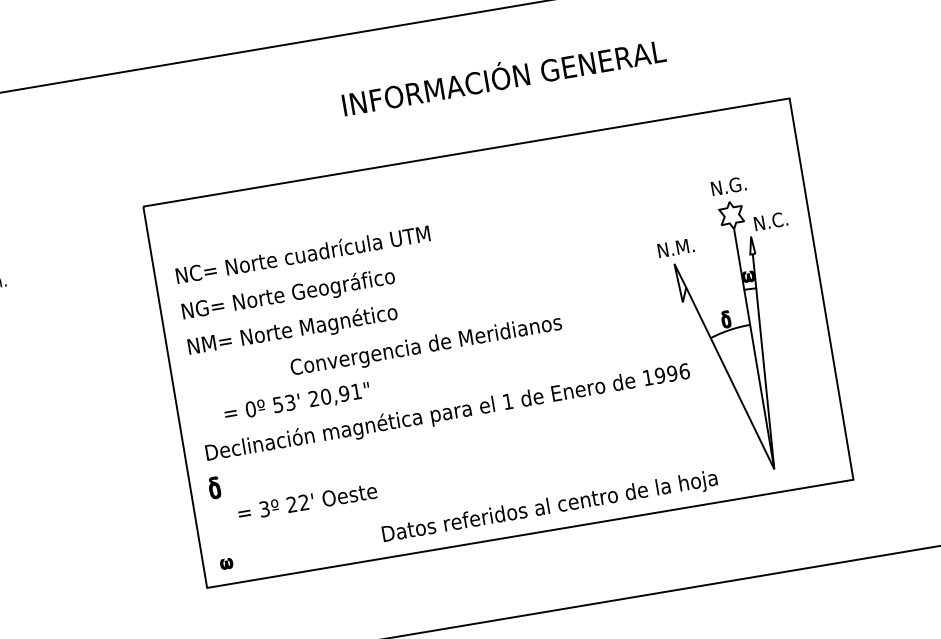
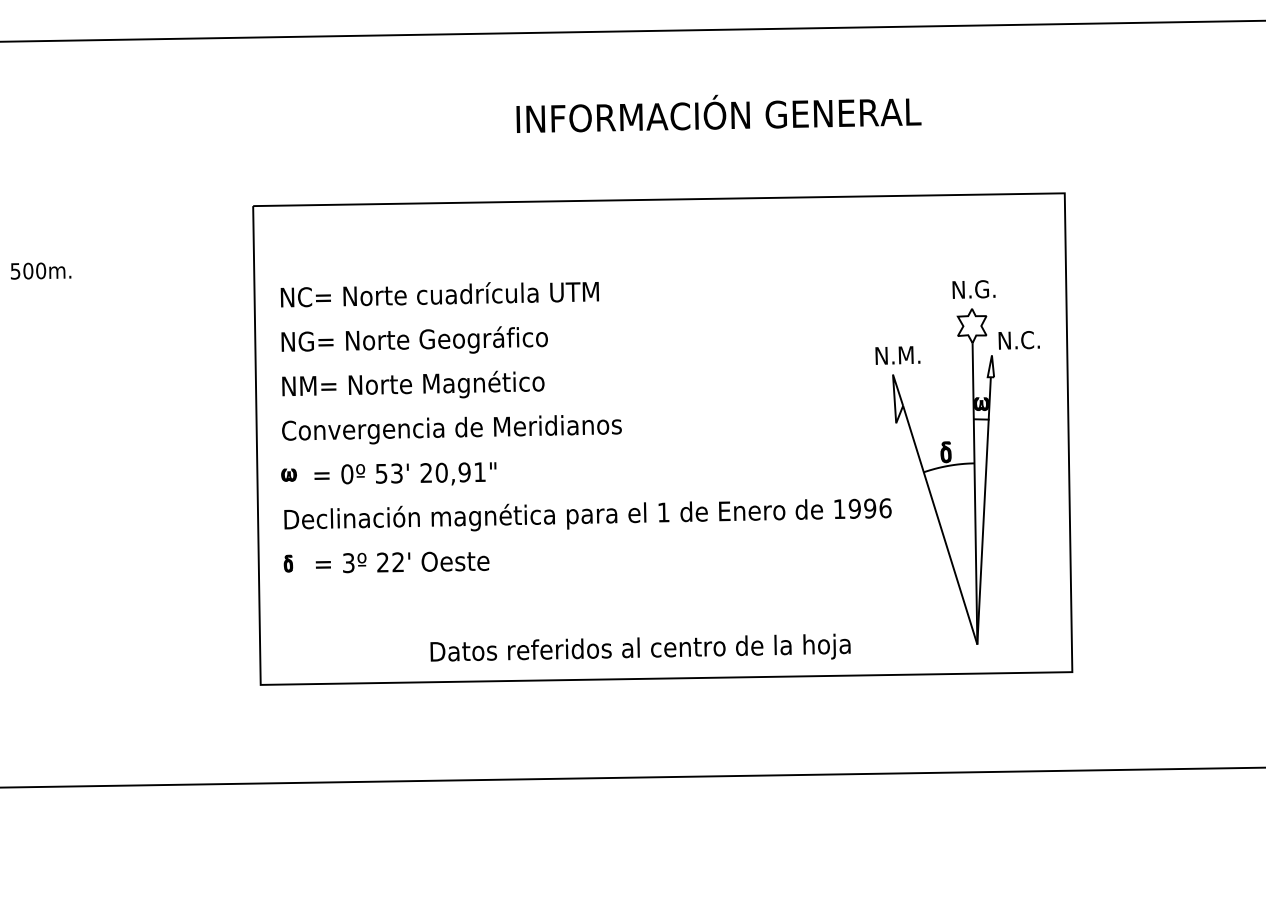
text: (425, 346) -> (451, 429), moved
part: (214, 487) -> (288, 563), size x0.62
text: (307, 502) -> (402, 562), moved
text: (549, 505) -> (640, 647), moved
part: (226, 563) -> (288, 474), moved

